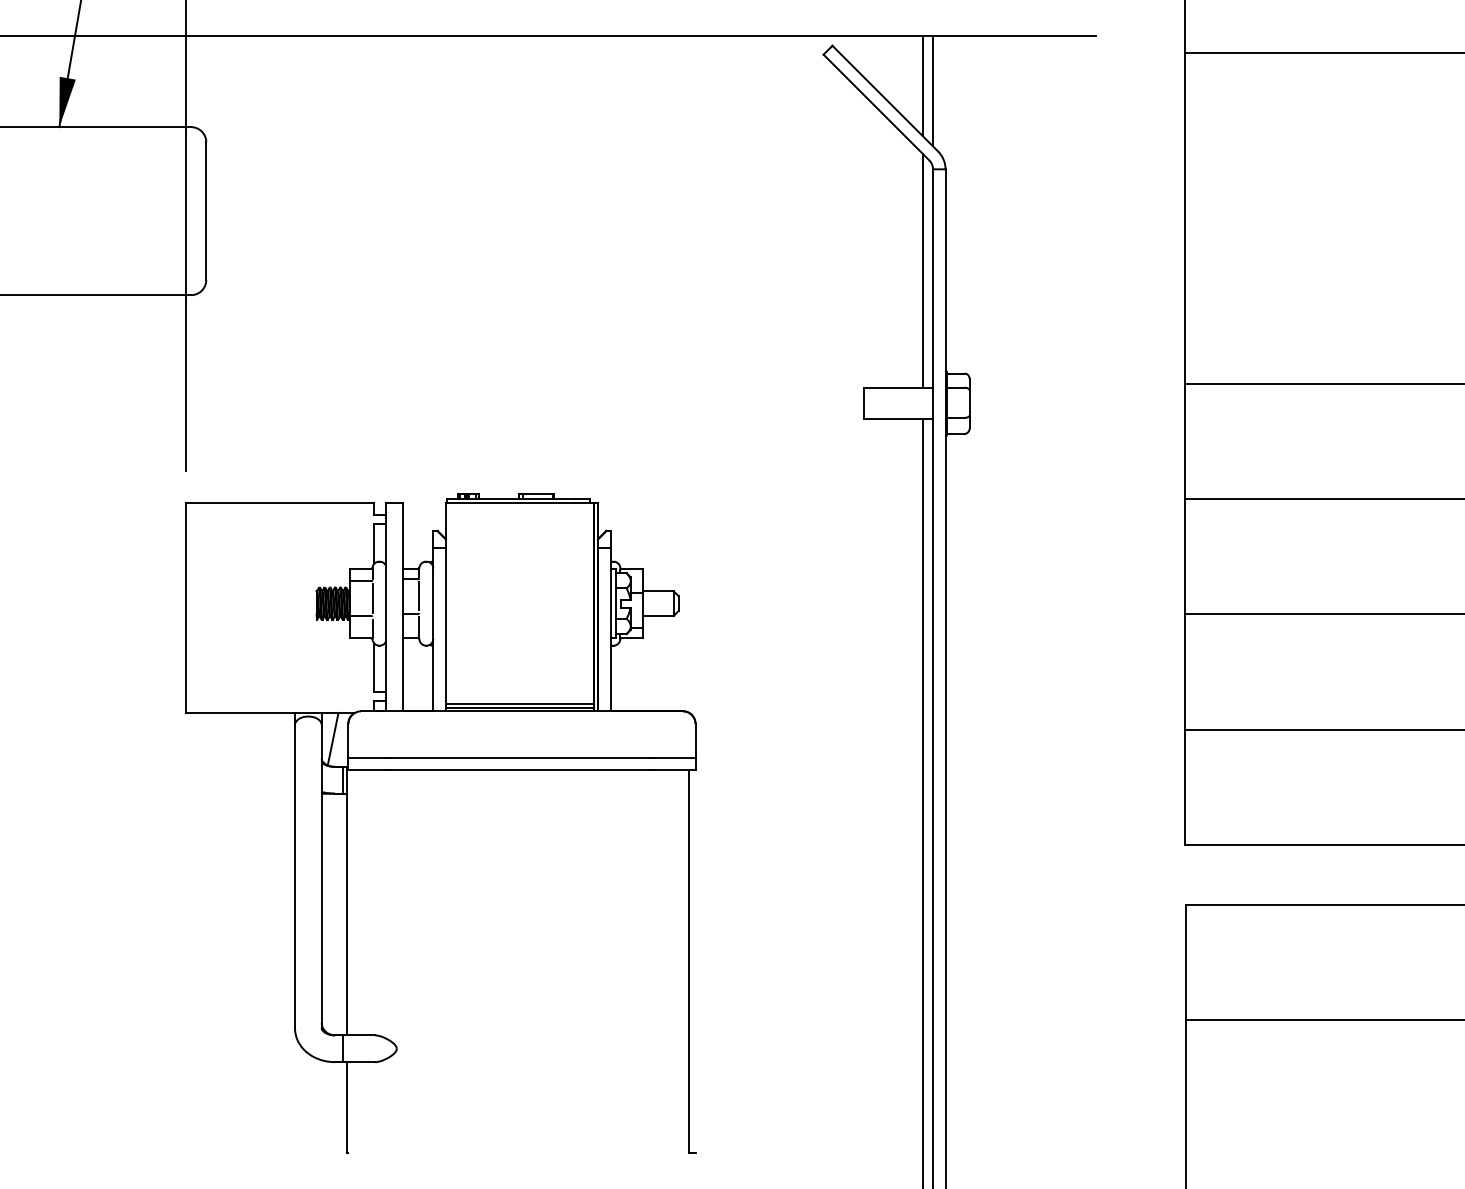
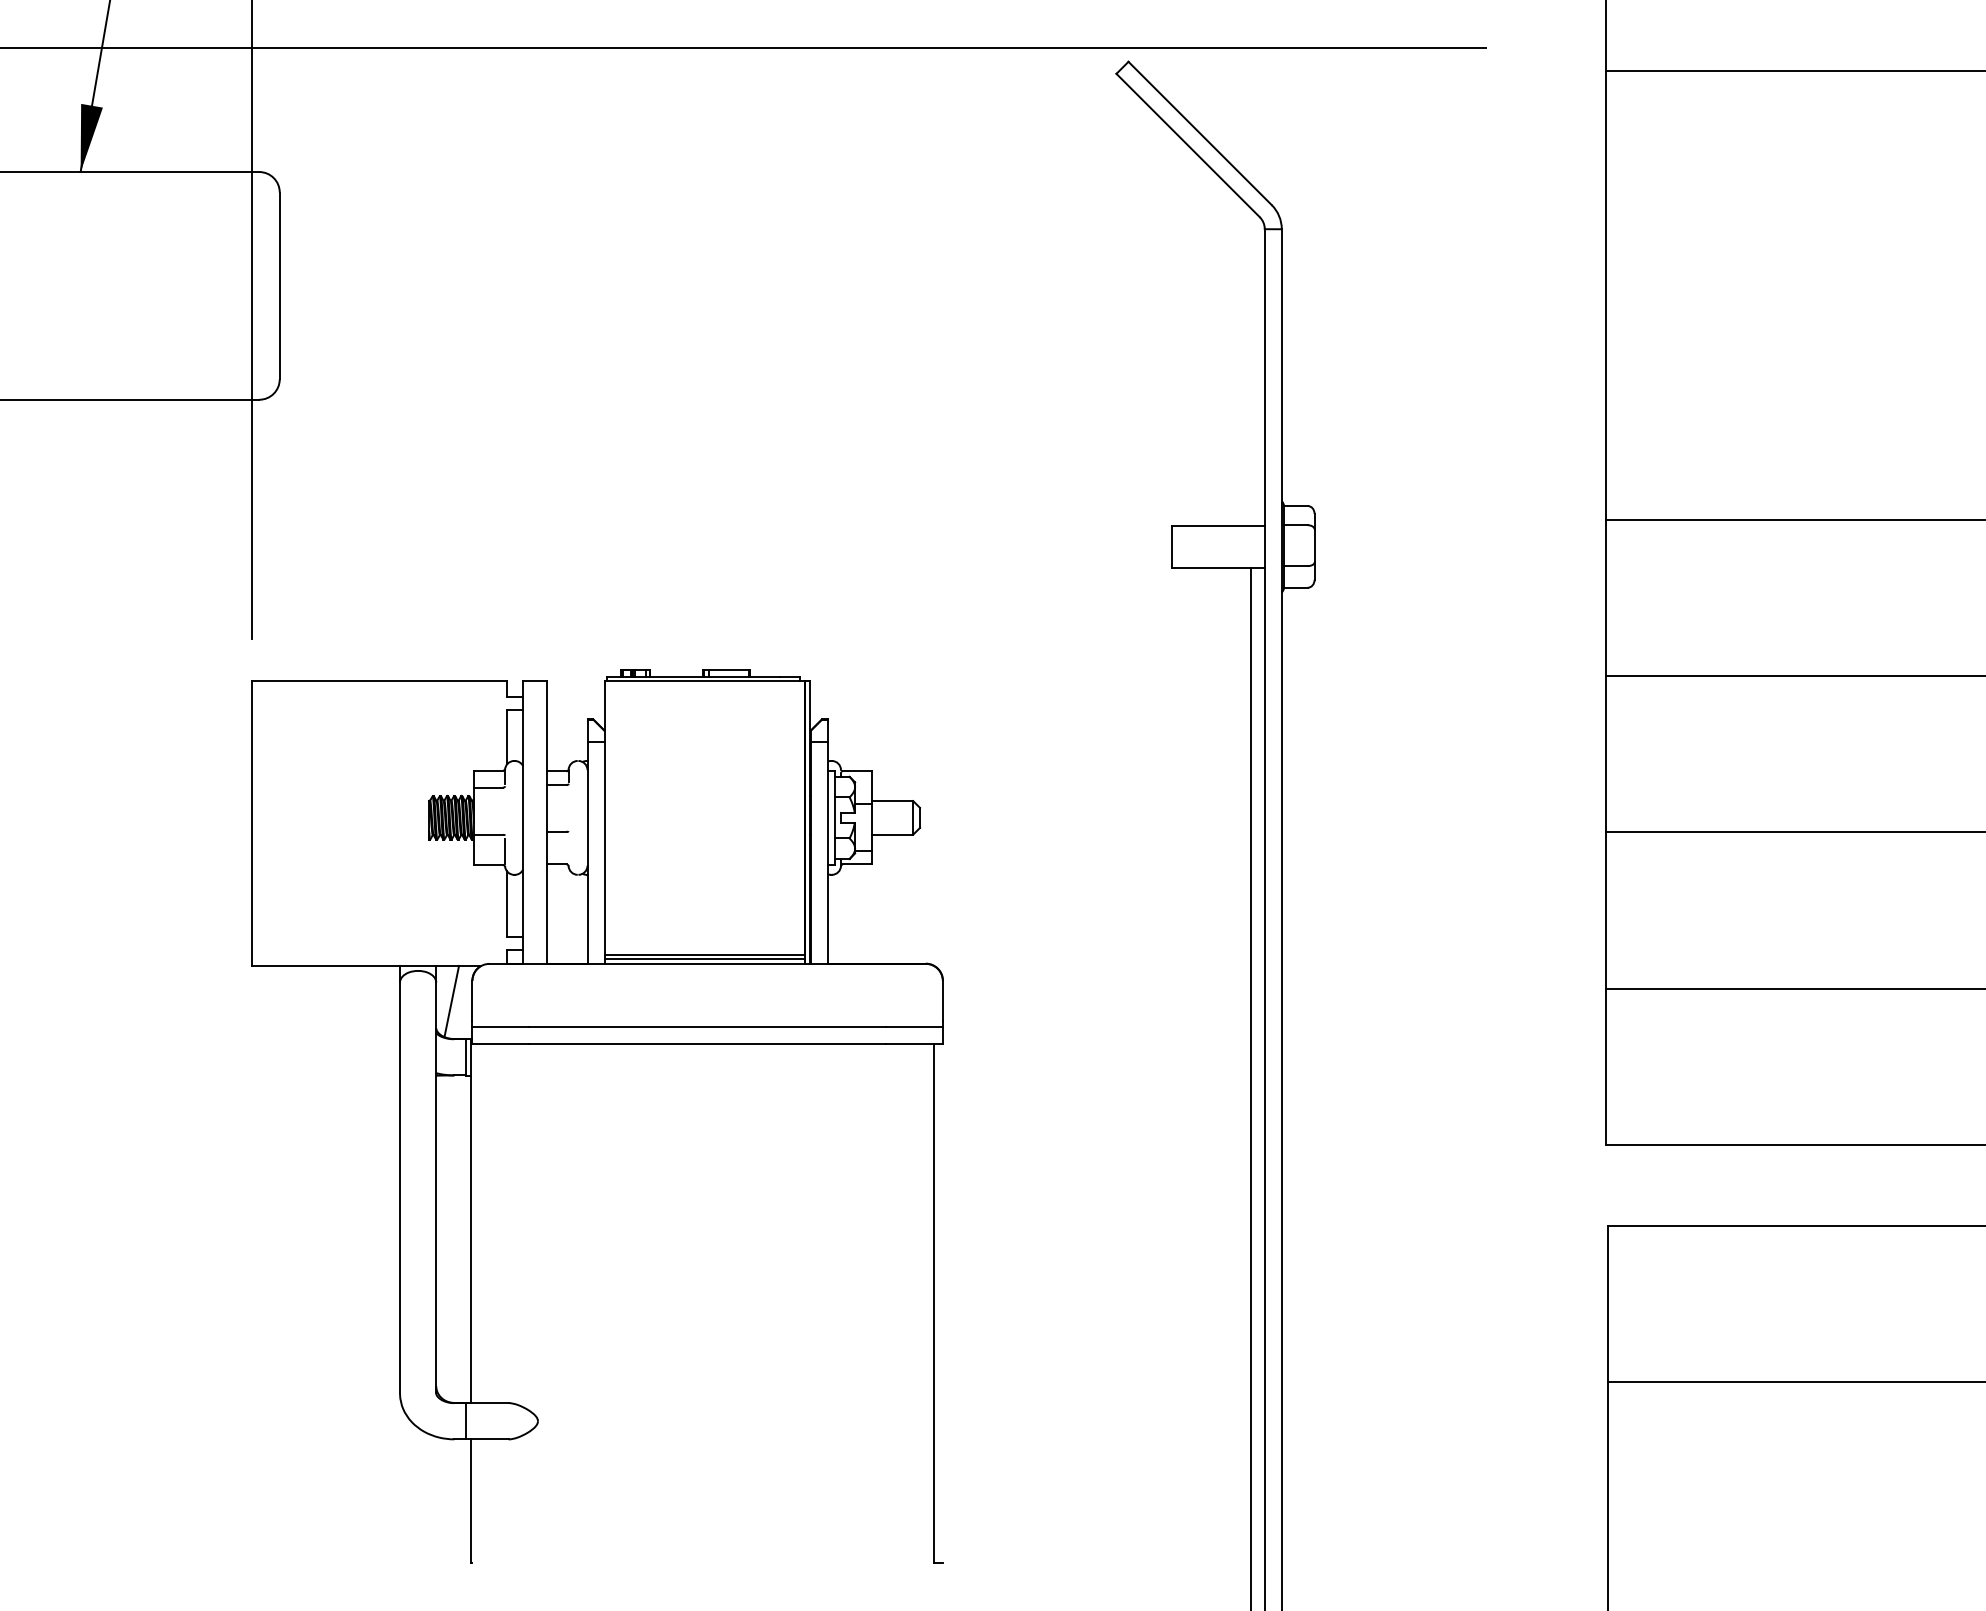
line: (923, 86) -> (1251, 116), removed
line: (932, 91) -> (1264, 123), removed
line: (923, 271) -> (1251, 367), removed
line: (419, 595) -> (568, 807), removed
line: (372, 598) -> (505, 810), removed
line: (419, 626) -> (568, 849), removed

